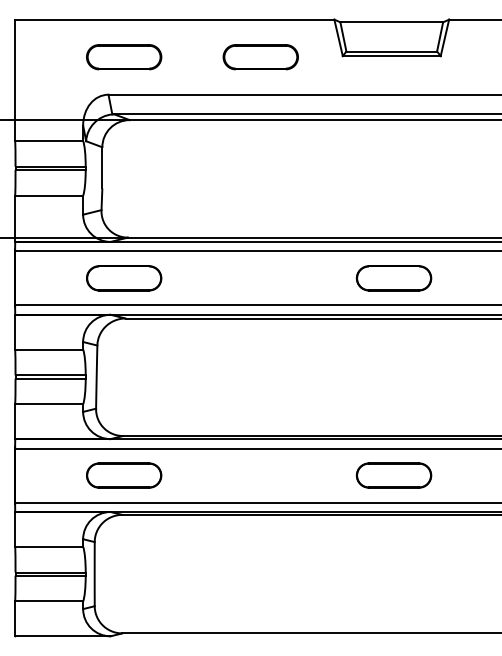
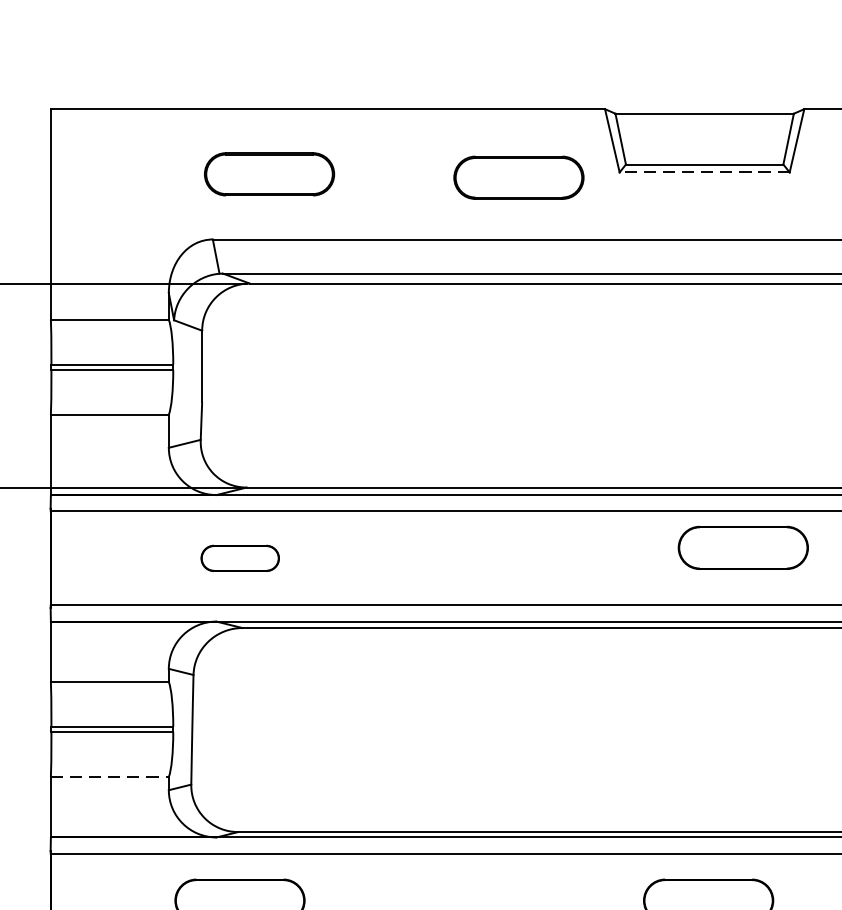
line: (391, 56) -> (704, 173), solid -> dashed
part: (124, 57) -> (270, 174), moved
part: (260, 57) -> (518, 178), moved
part: (124, 278) -> (240, 558), size x0.6
part: (393, 278) -> (742, 548), moved
line: (49, 404) -> (110, 777), solid -> dashed

